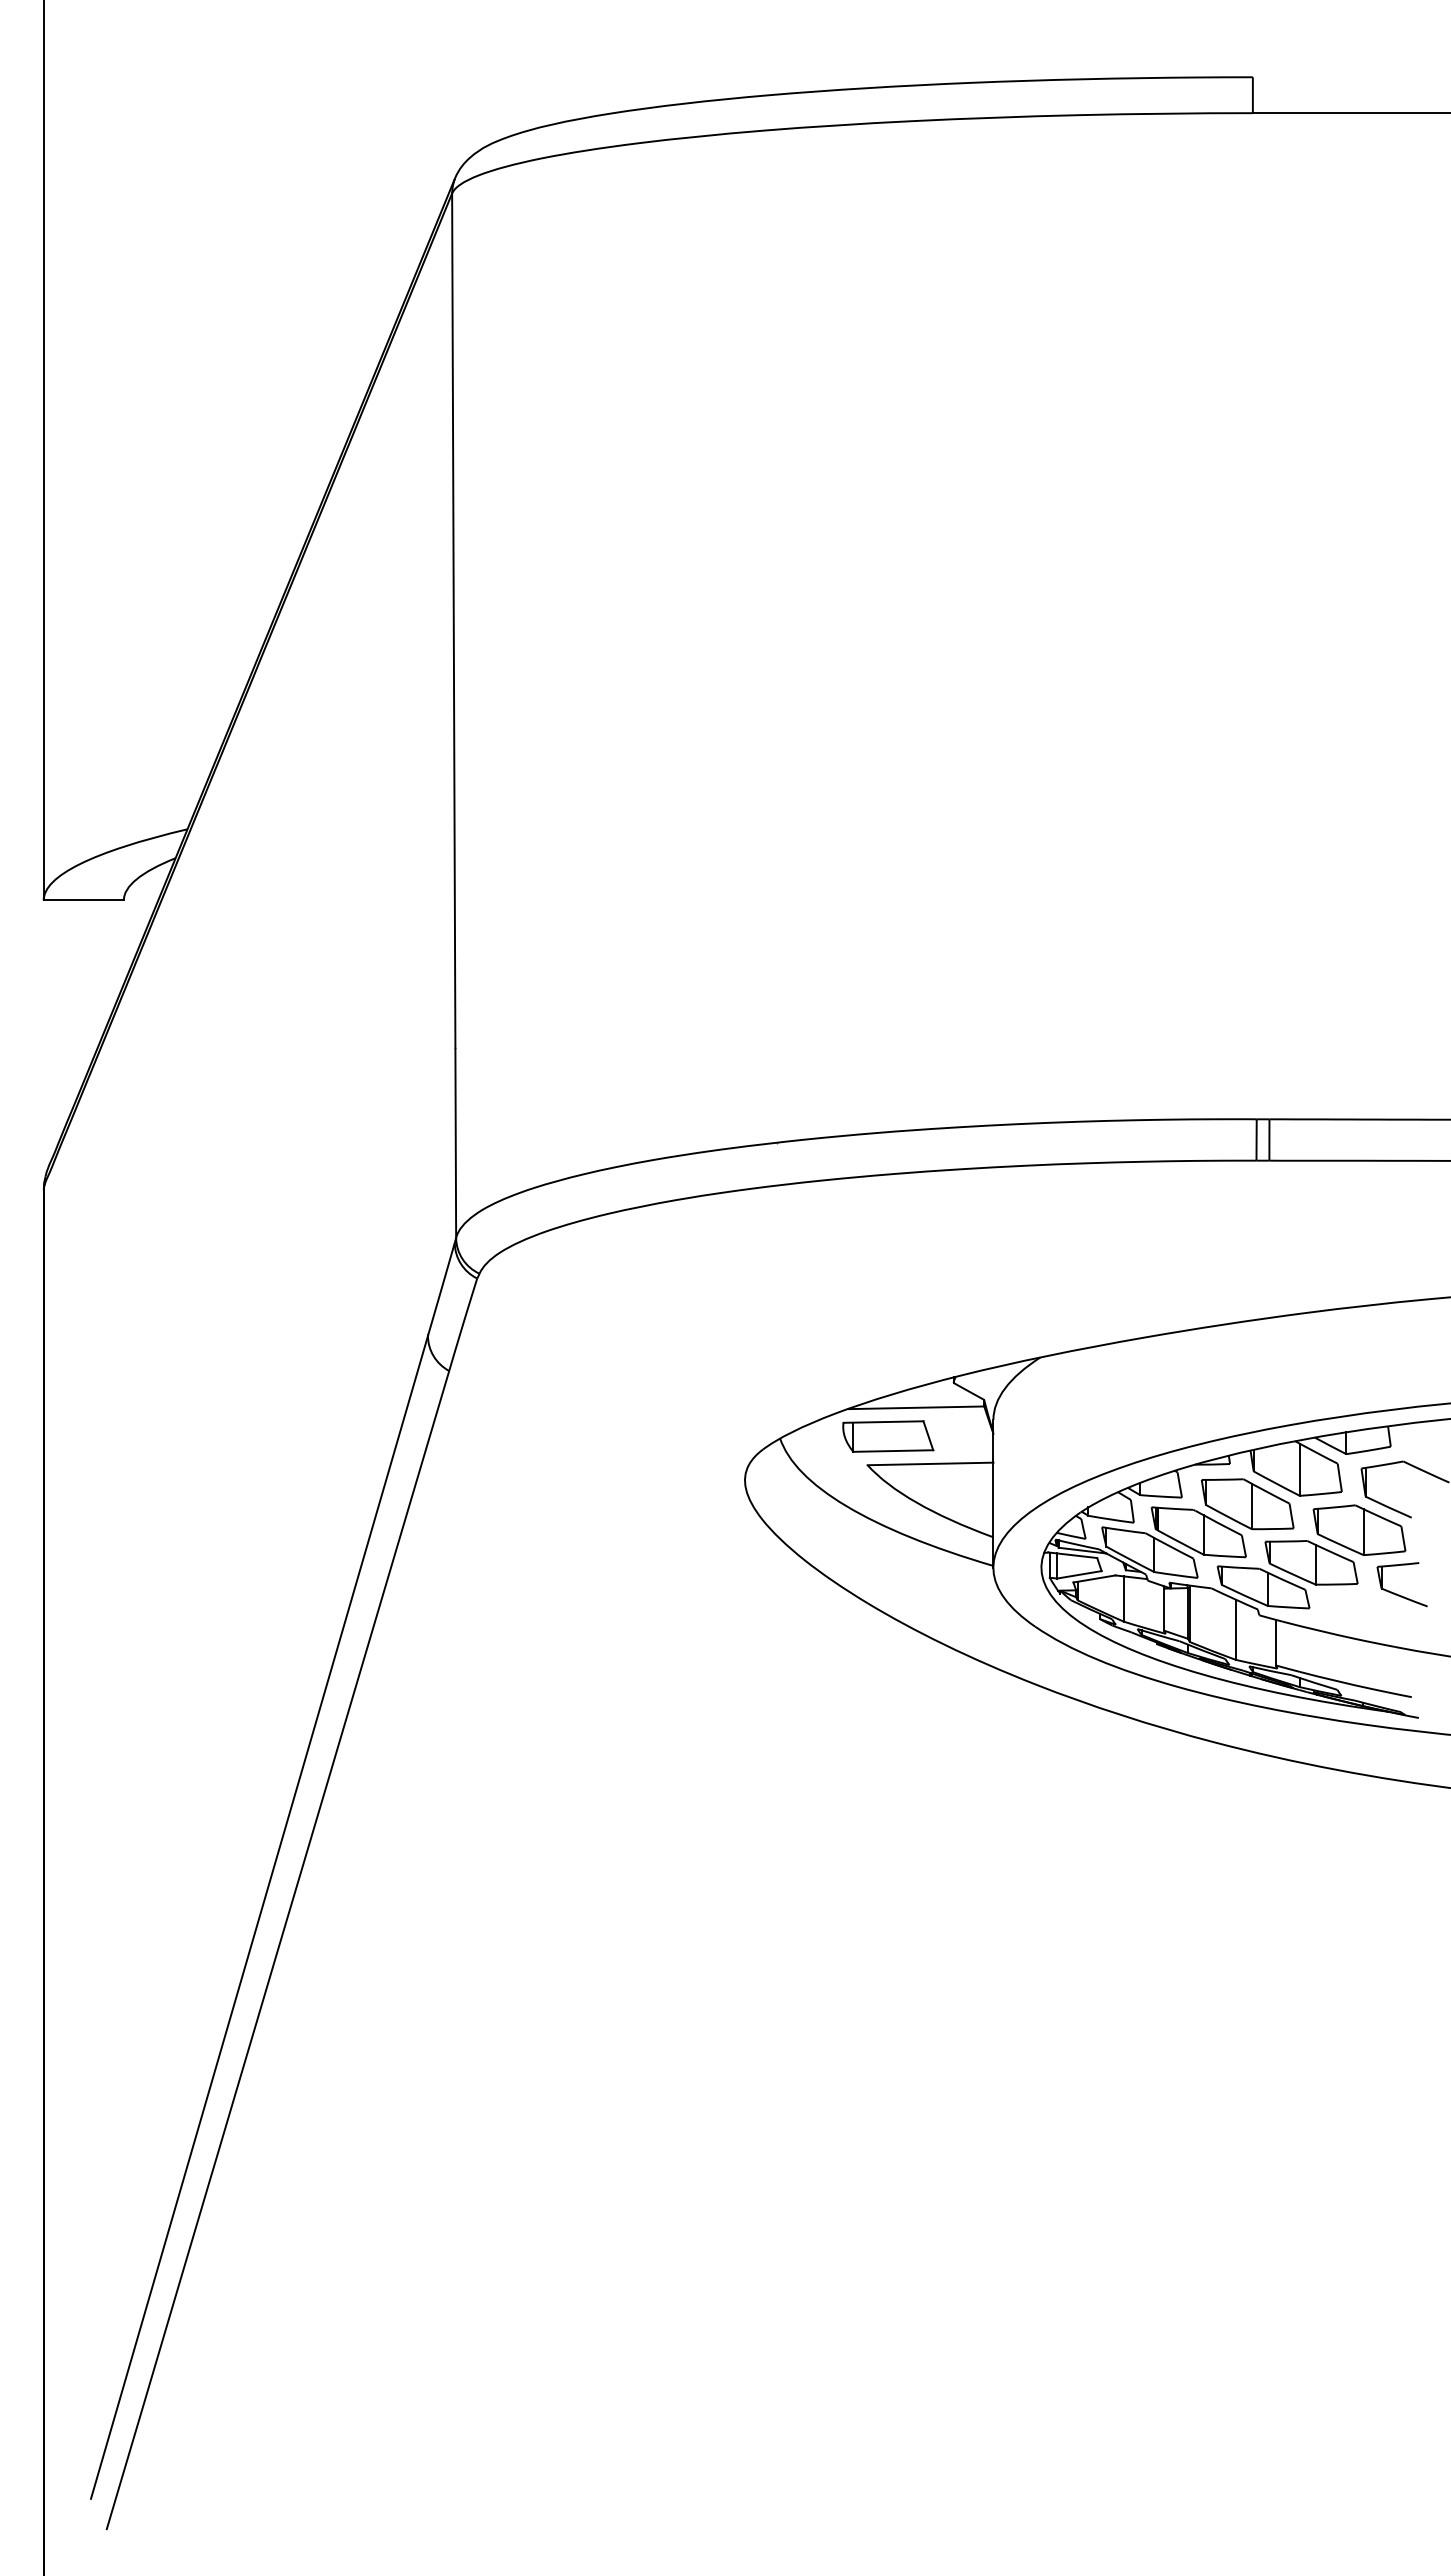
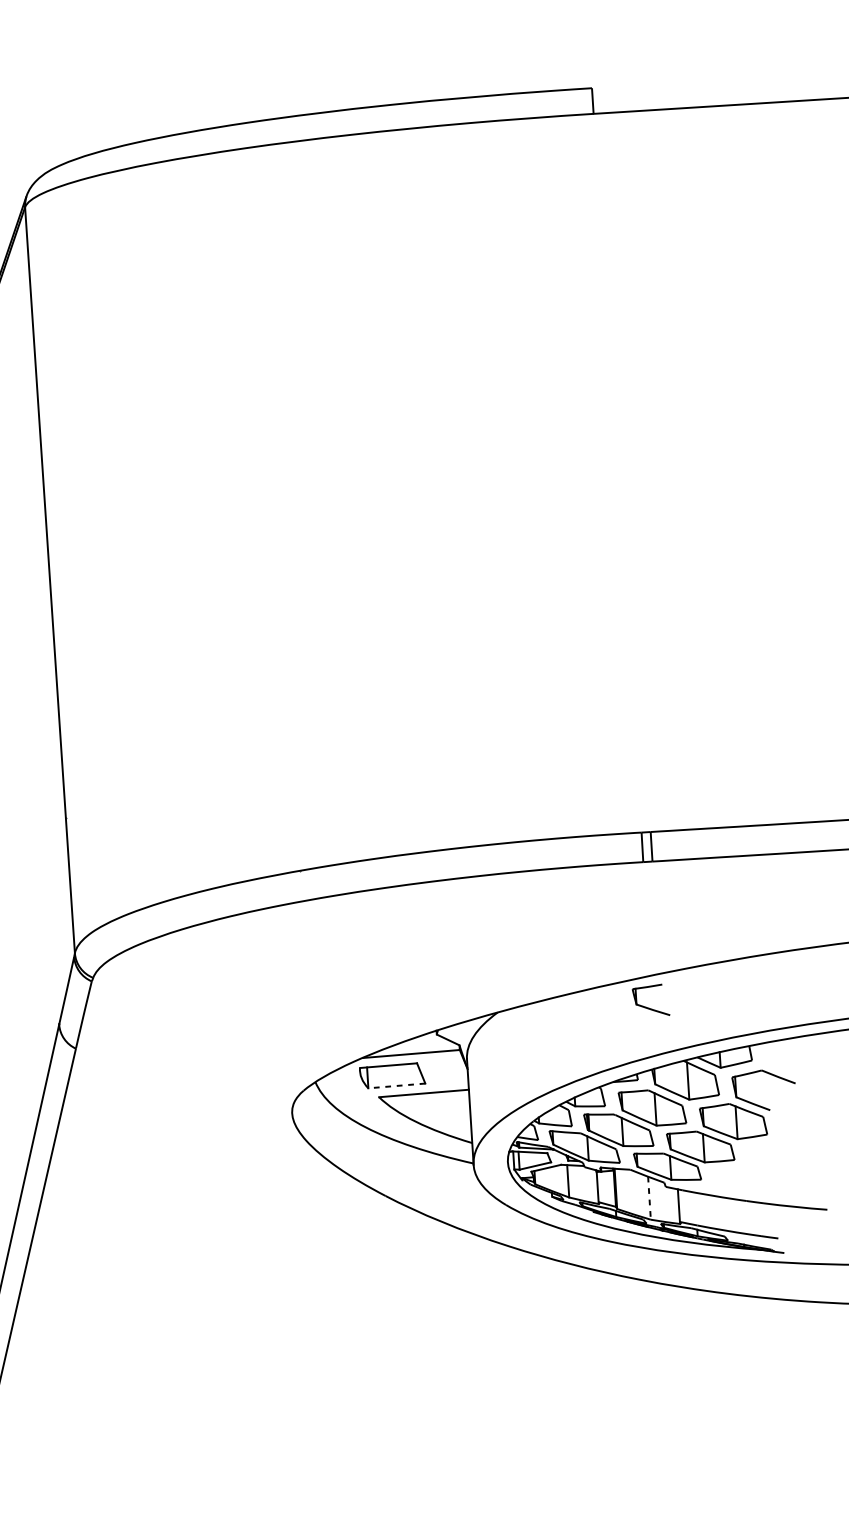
line: (893, 1451) -> (397, 1086), solid -> dashed
part: (1399, 1594) -> (649, 1007), moved
line: (1235, 1630) -> (649, 1198), solid -> dashed

